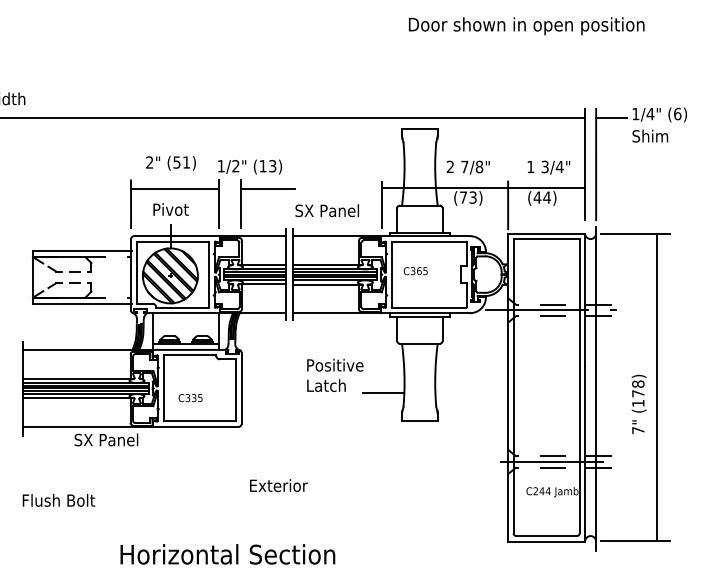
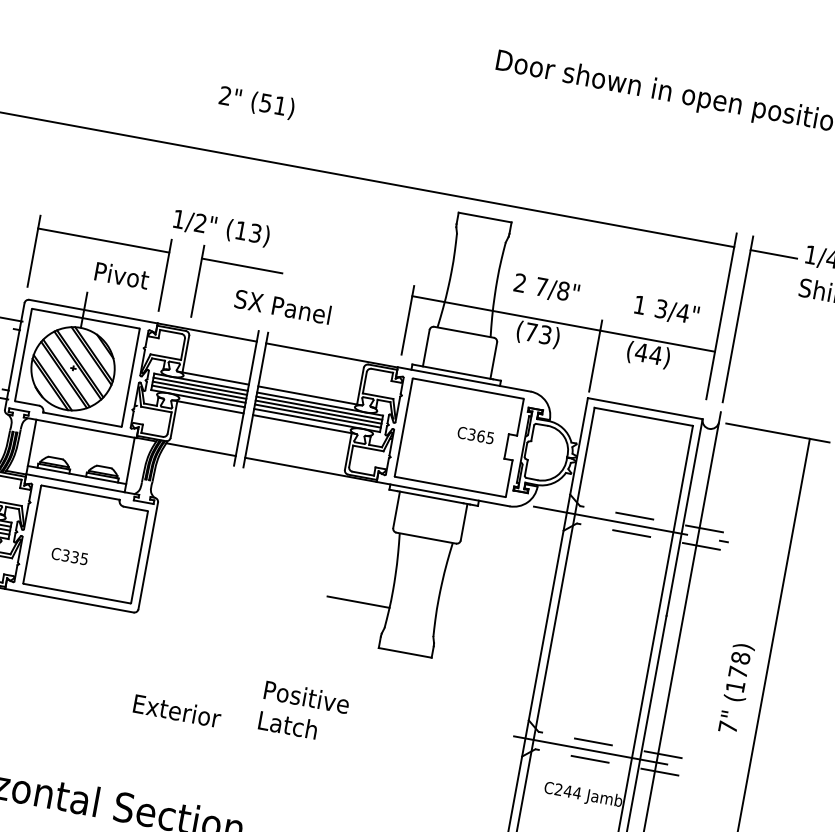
text: (170, 163) -> (256, 102), moved
text: (170, 209) -> (121, 275), moved
text: (326, 210) -> (281, 306), moved
text: (415, 271) -> (475, 435), moved
text: (335, 374) -> (304, 711), moved

